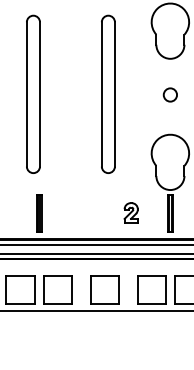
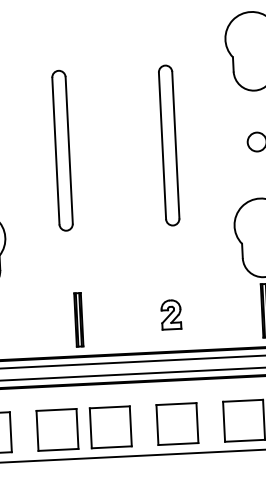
part: (33, 94) -> (62, 150), size x0.71
part: (108, 94) -> (169, 145), size x0.71
part: (130, 212) -> (170, 313), moved

